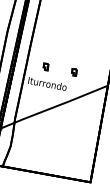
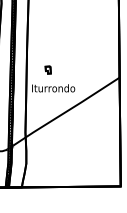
part: (73, 71) -> (79, 69), removed

